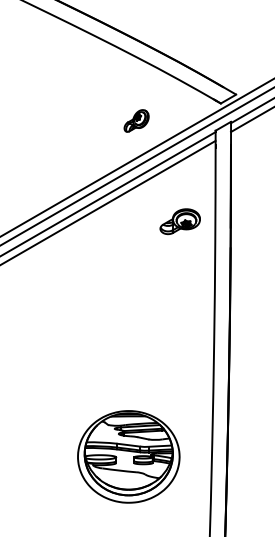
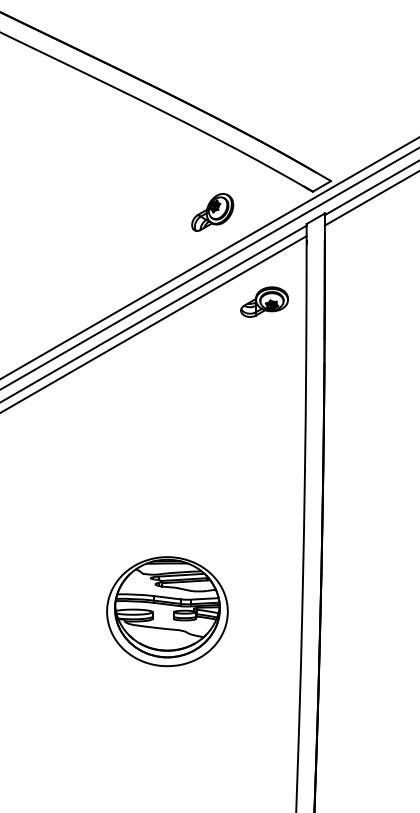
part: (136, 121) -> (212, 212), size x1.43
part: (180, 221) -> (264, 301), moved
part: (128, 456) -> (167, 611), moved

